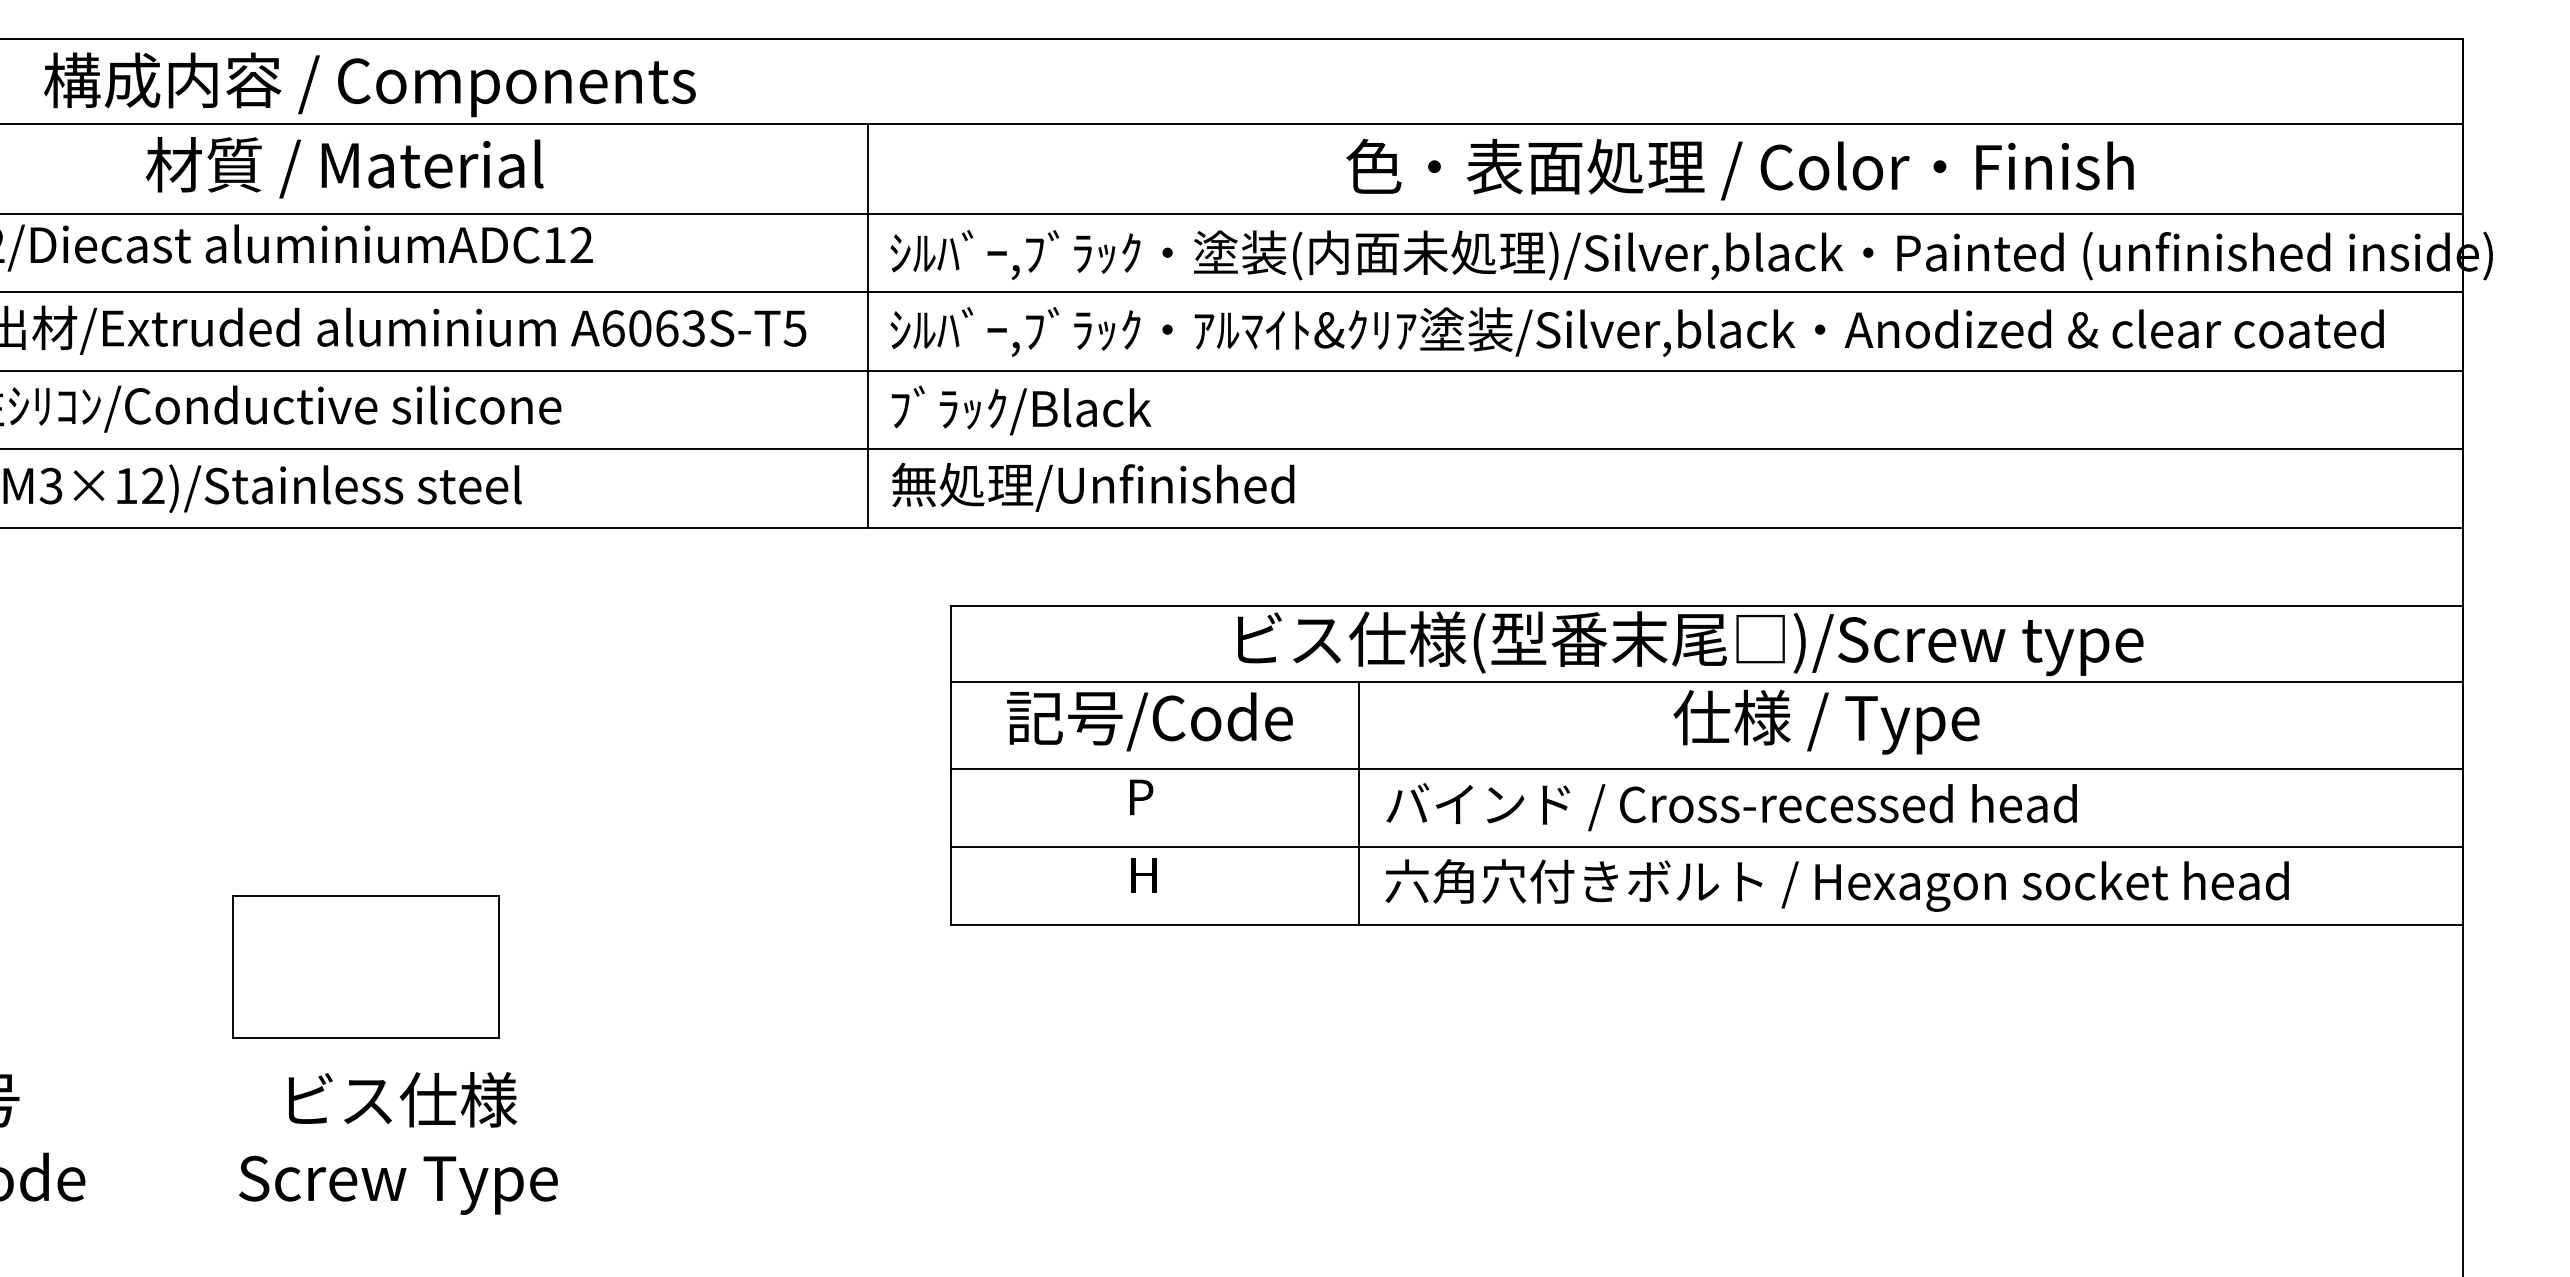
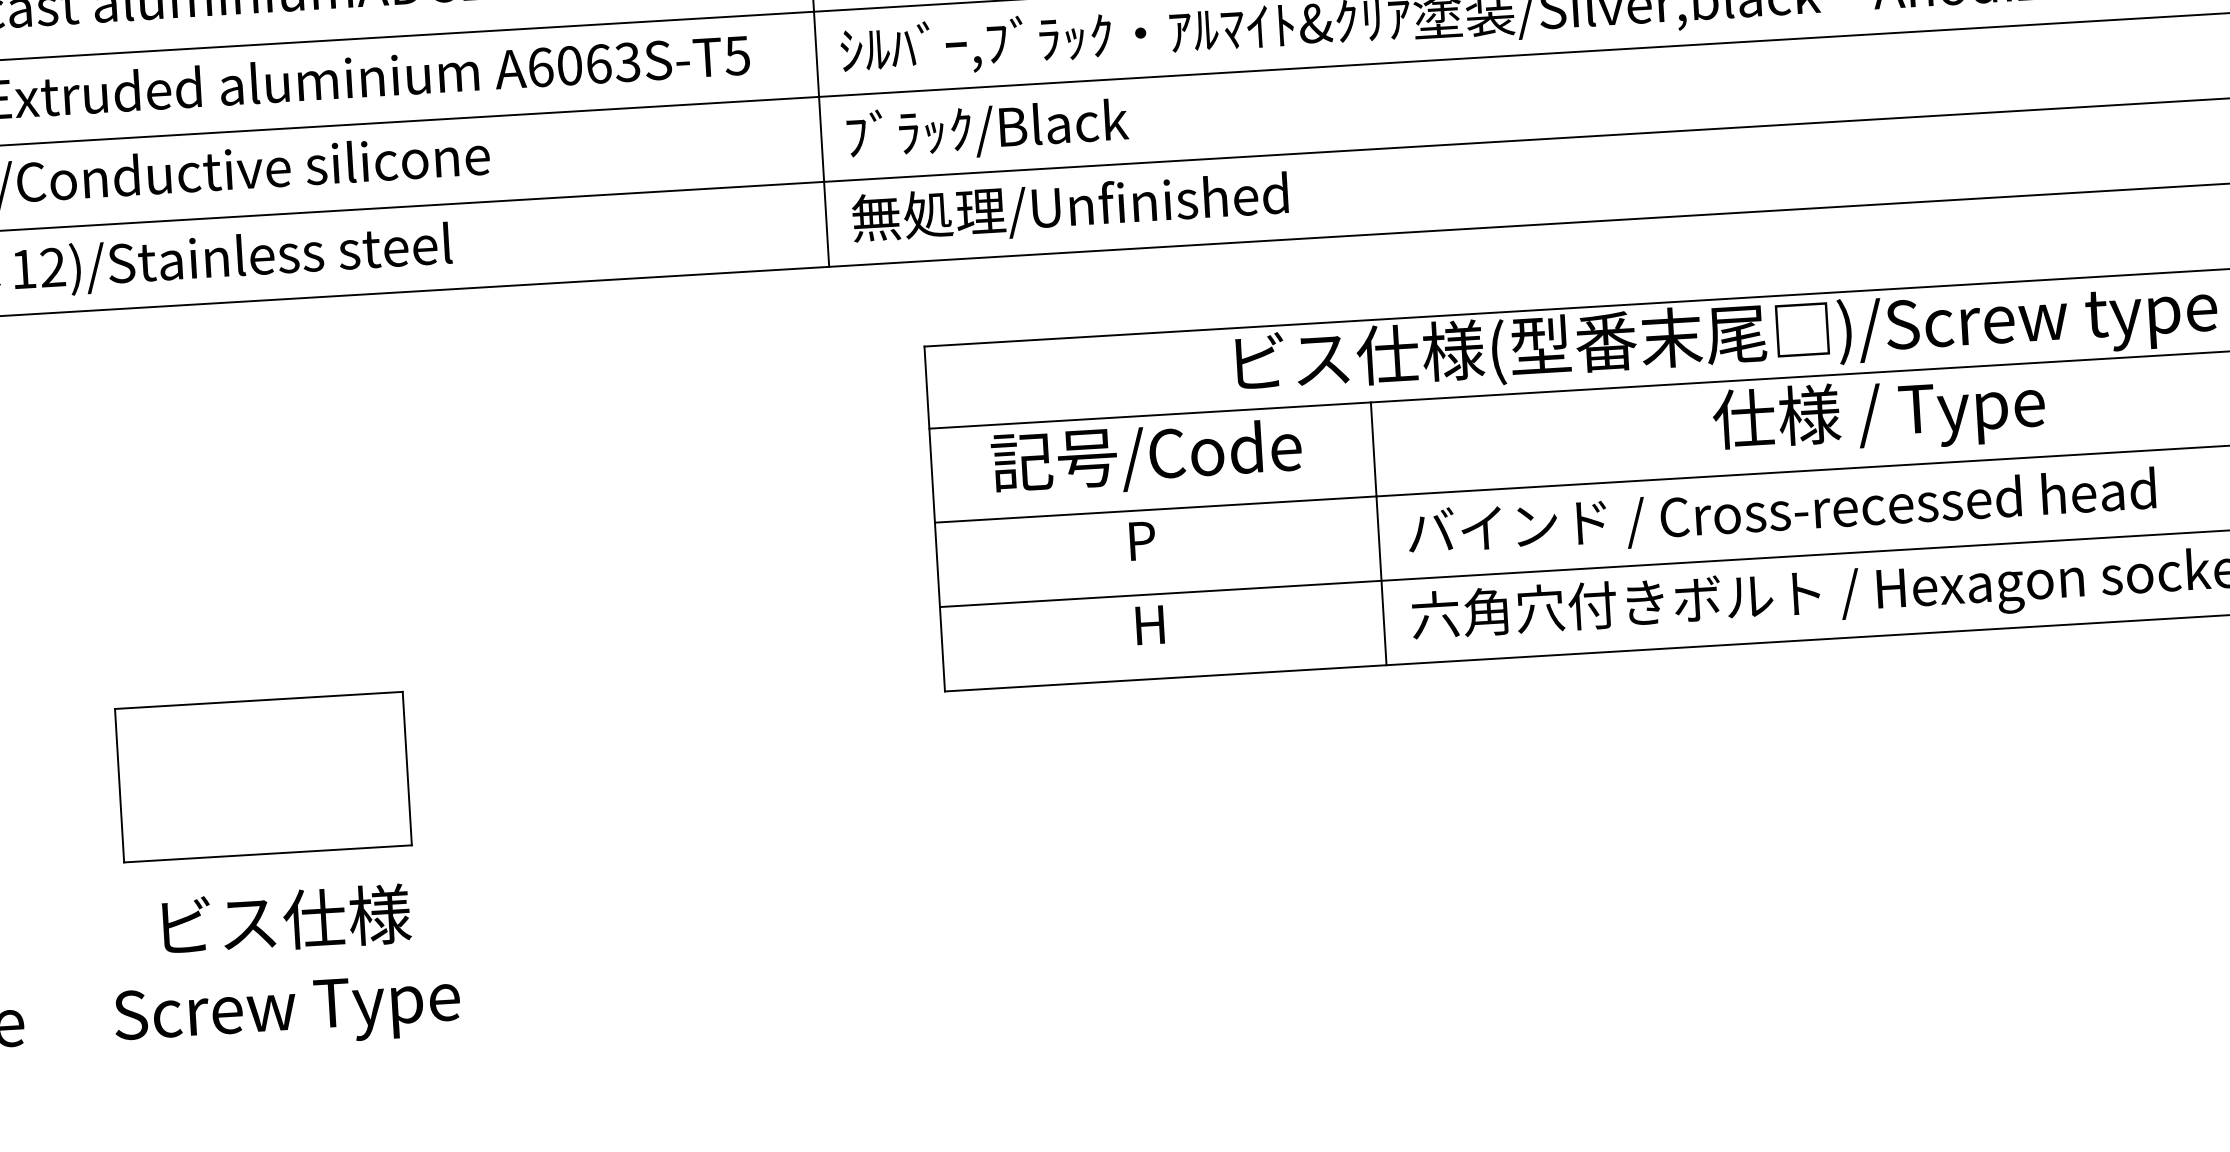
part: (365, 966) -> (262, 776), moved
text: (398, 1143) -> (284, 967), moved

